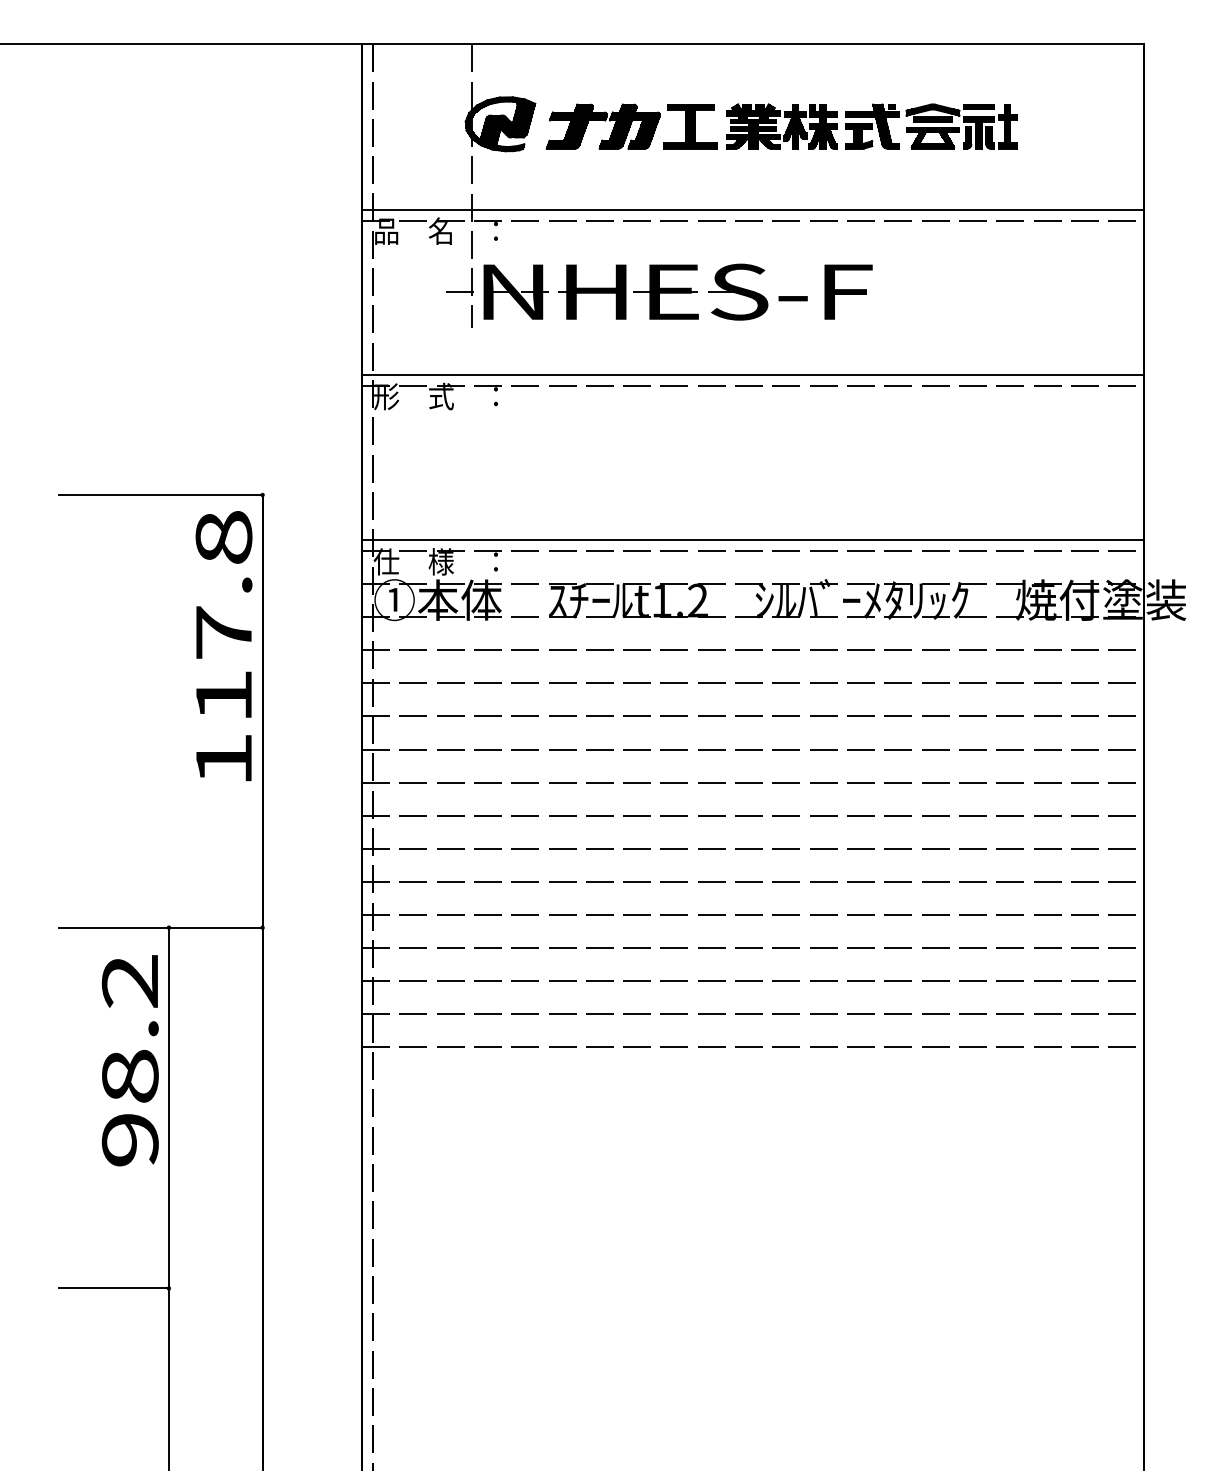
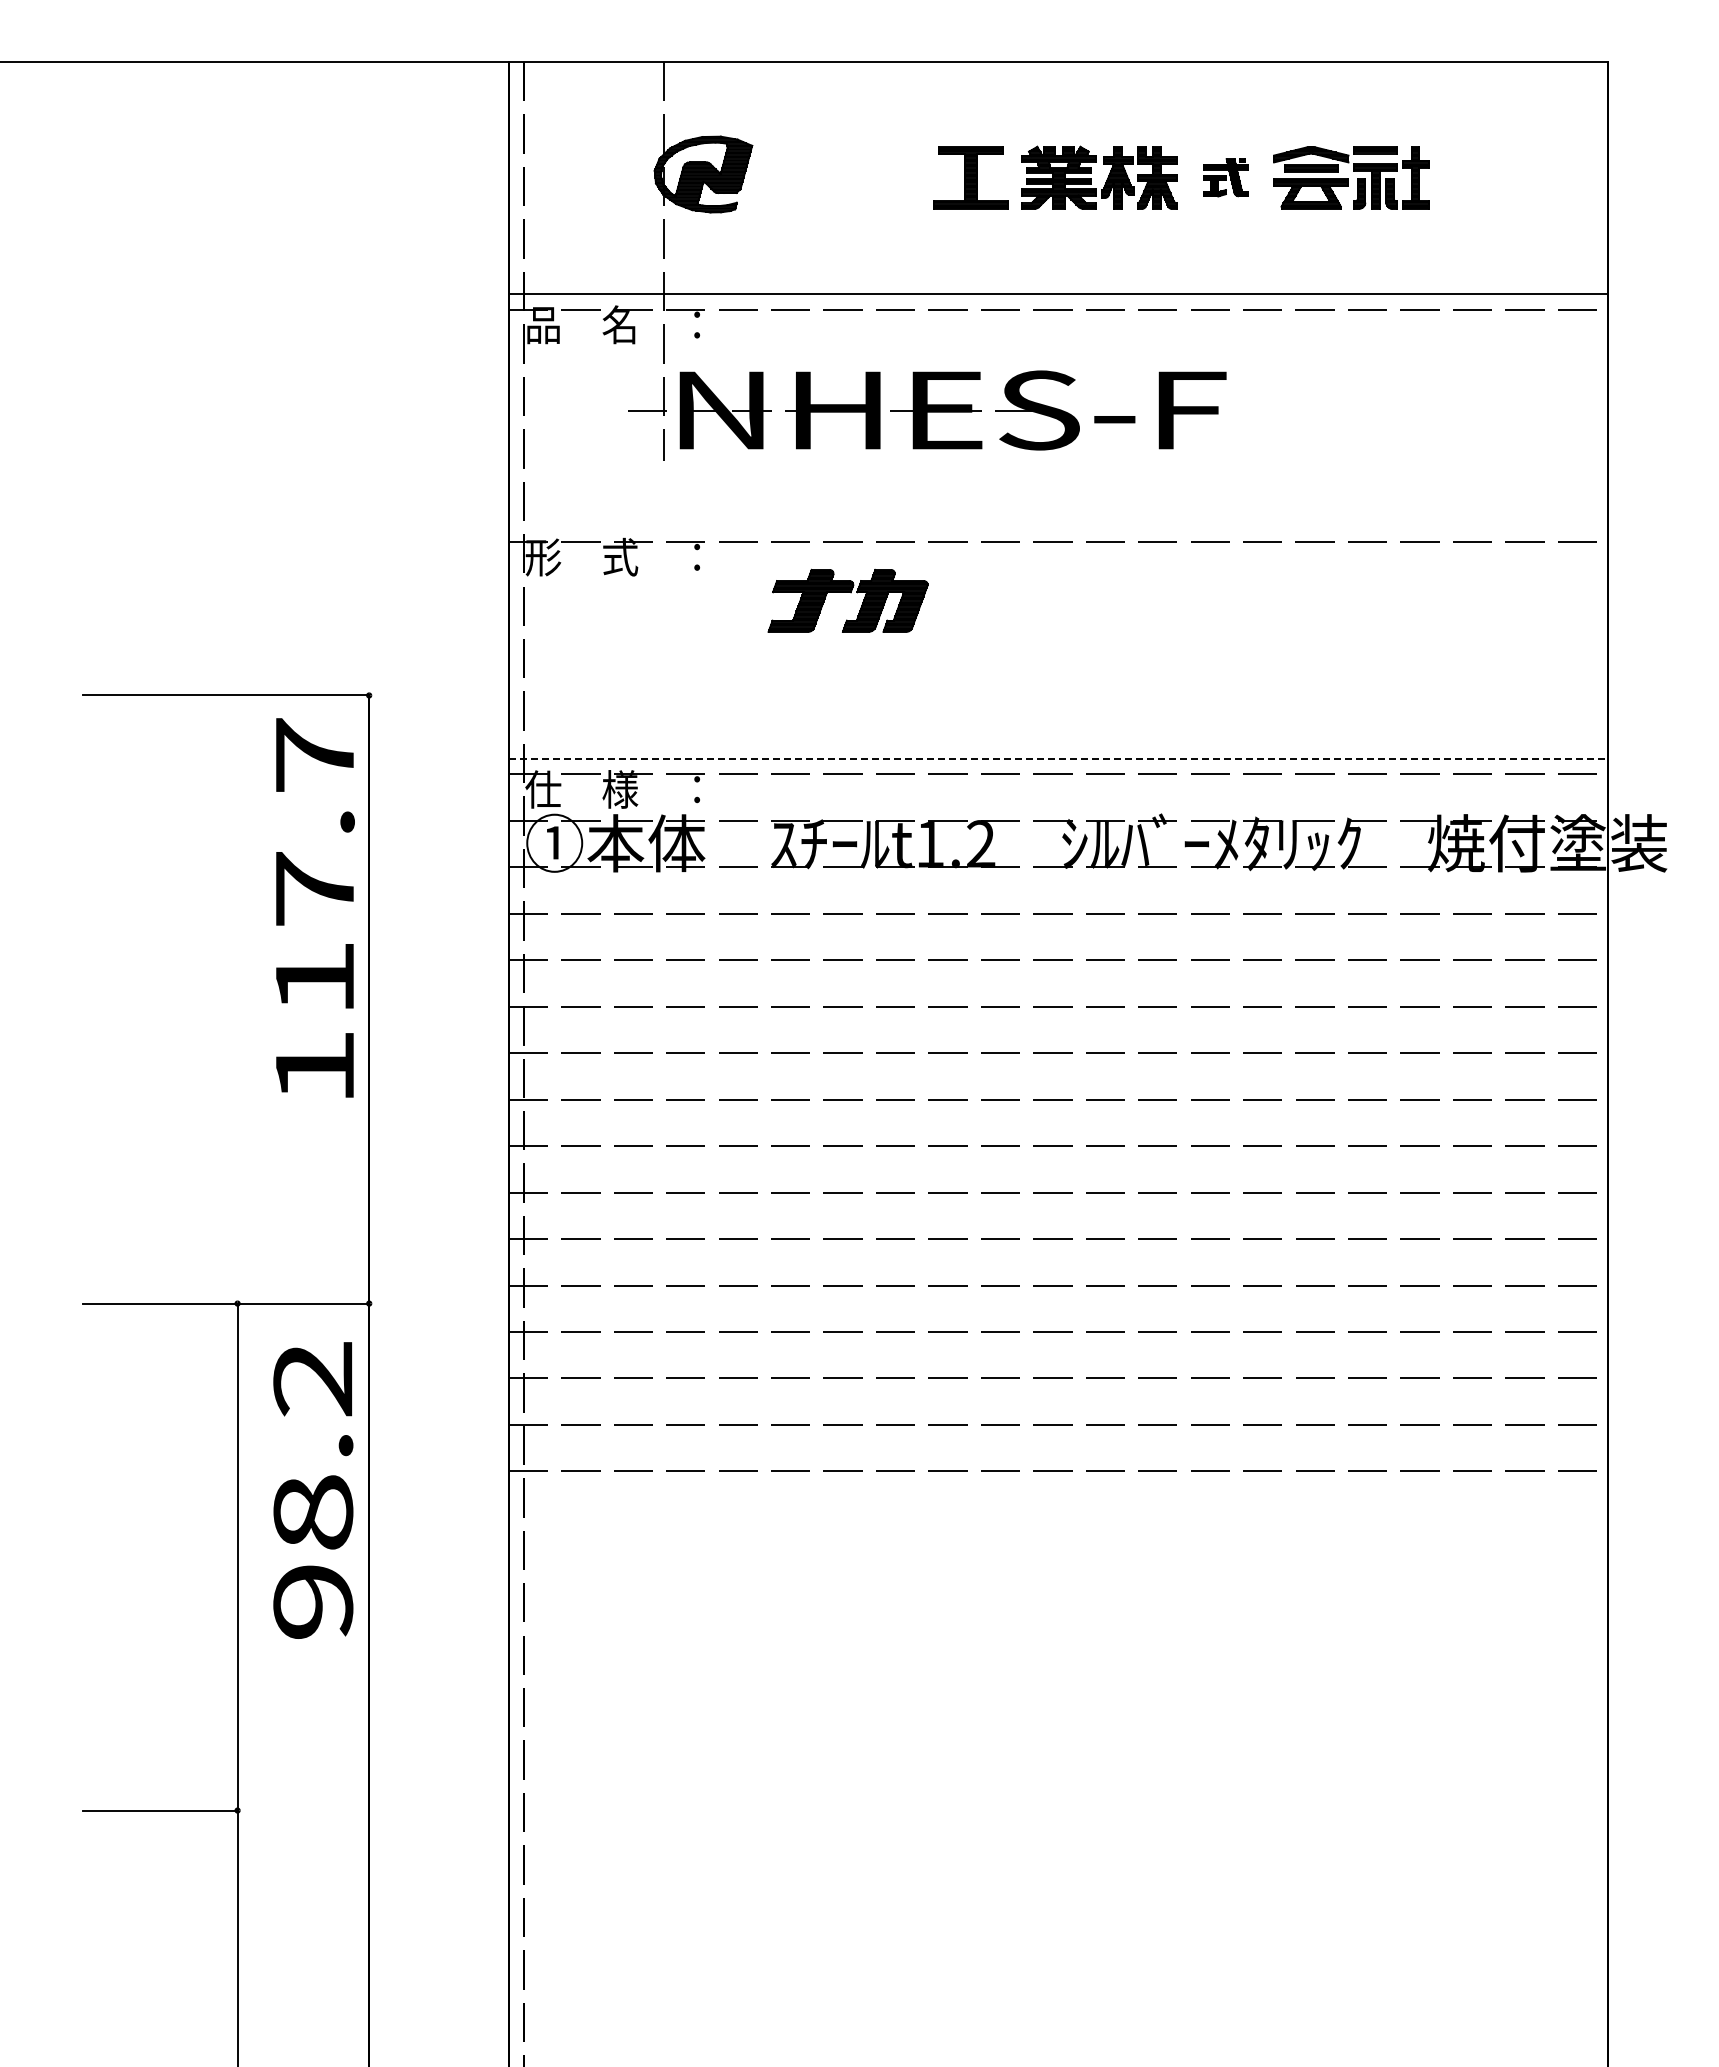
part: (605, 121) -> (850, 593), moved
part: (871, 126) -> (1225, 177), size x0.6
line: (753, 374) -> (1058, 526), removed
text: (223, 537) -> (314, 755), 117.8 -> 117.7
line: (753, 539) -> (1058, 758), solid -> dashed
text: (130, 1060) -> (313, 1490), moved

